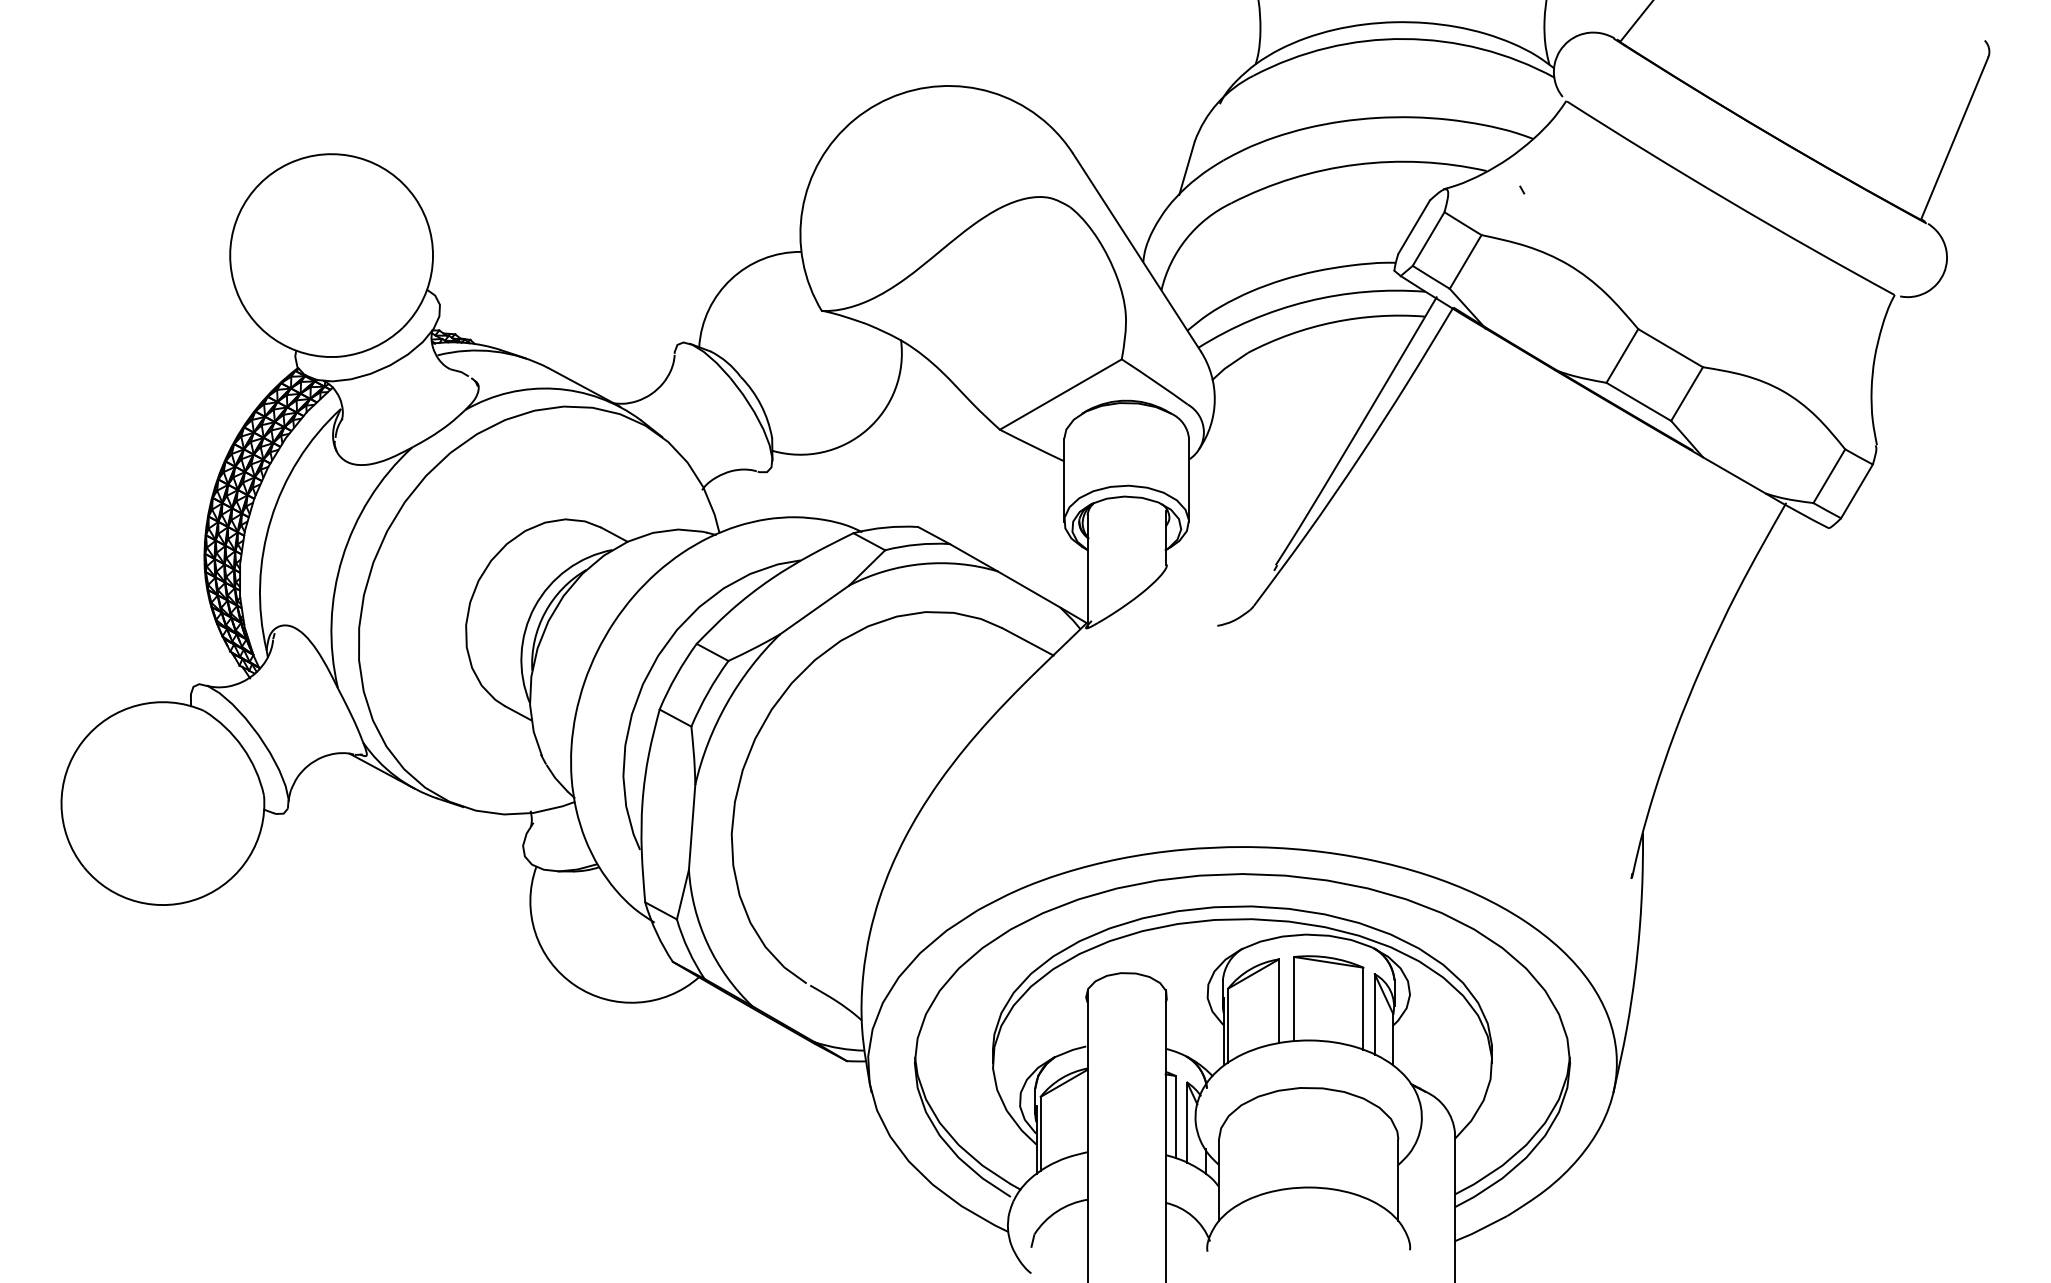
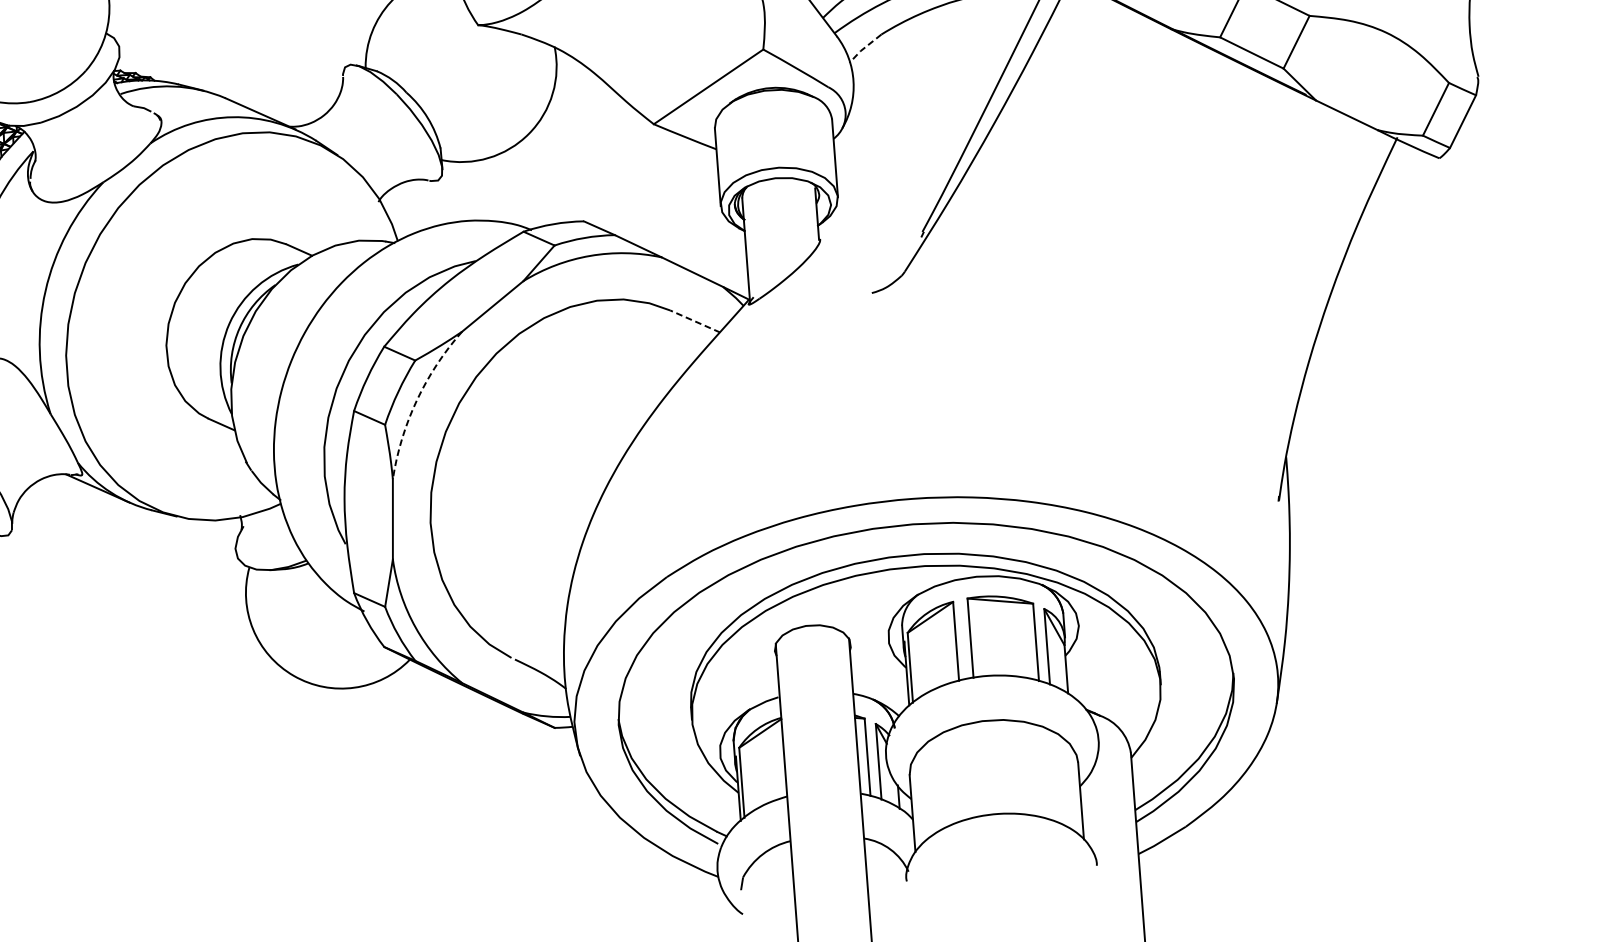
line: (1228, 366) -> (864, 48), solid -> dashed
line: (1027, 641) -> (694, 321), solid -> dashed
arc: (726, 703) -> (416, 400), solid -> dashed

